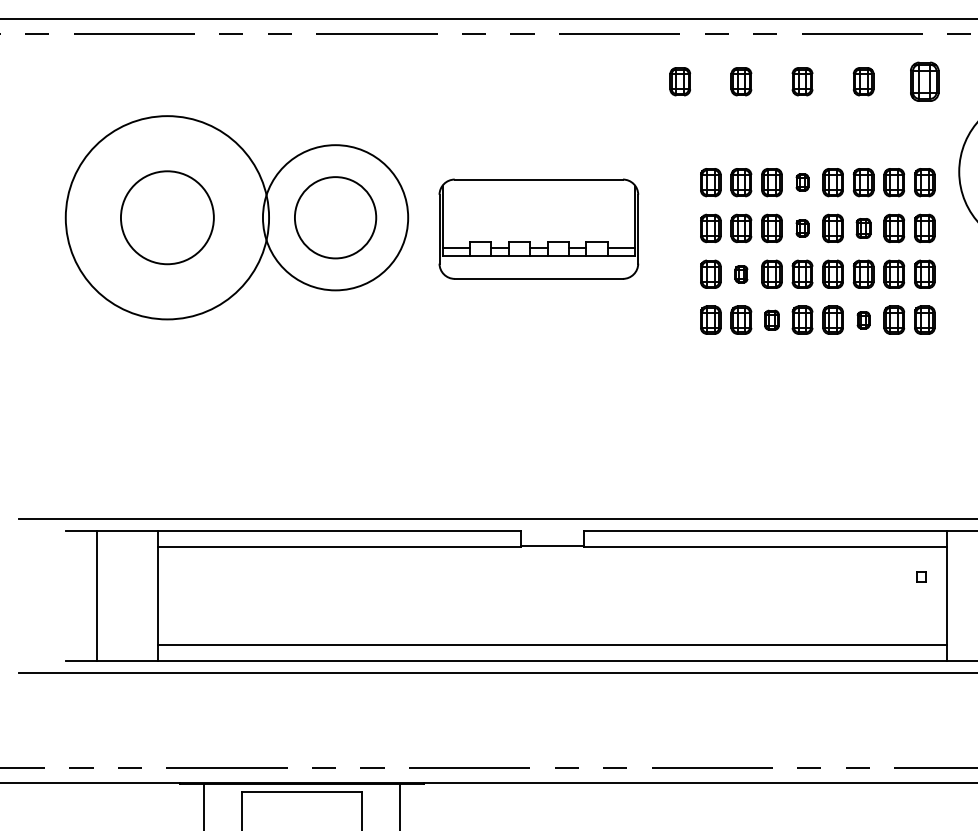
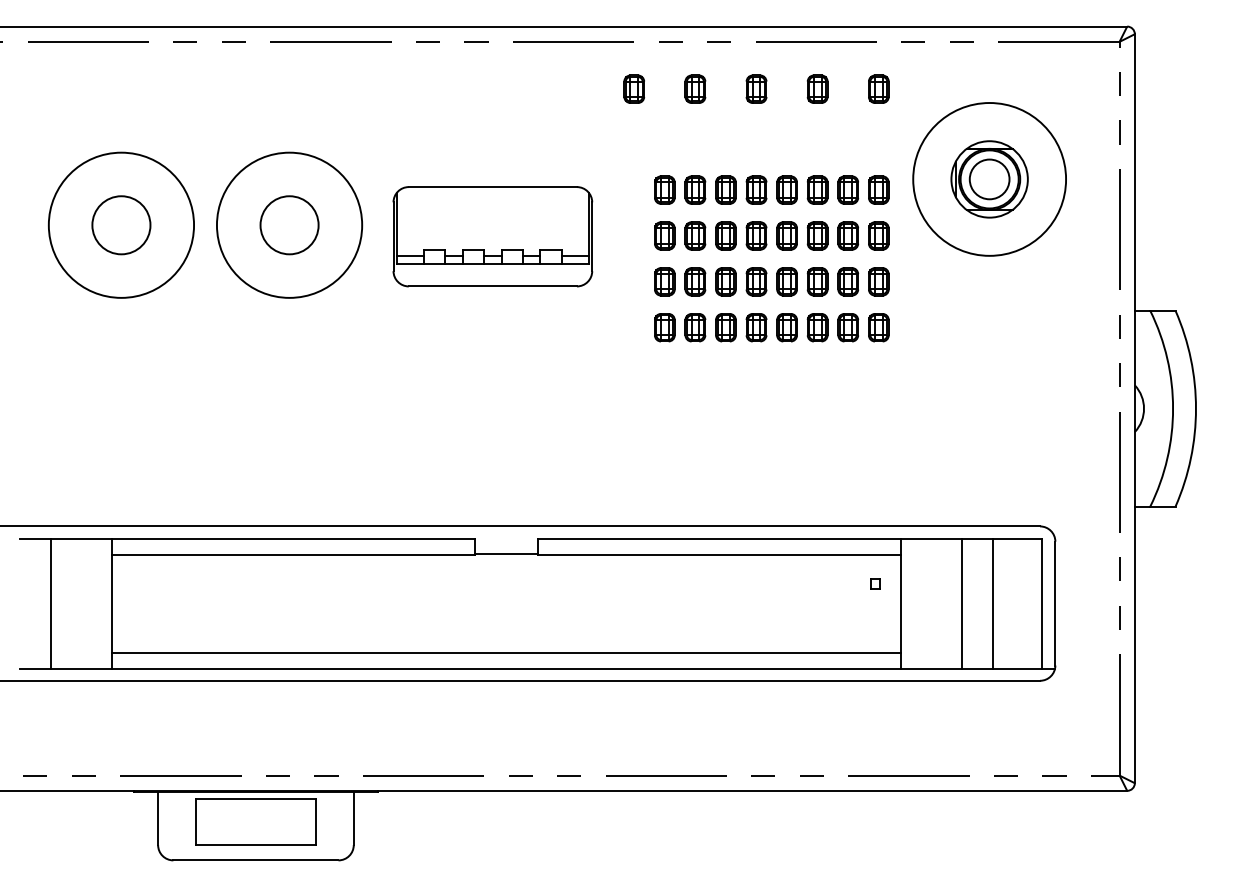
part: (924, 80) -> (878, 88), size x0.71
part: (802, 181) -> (756, 189), size x1.67
circle: (167, 216) -> (121, 224), size x0.71
circle: (167, 217) -> (121, 225), size x0.62
circle: (335, 217) -> (289, 225), size x0.71
part: (802, 227) -> (756, 235), size x1.67
part: (863, 227) -> (817, 235), size x1.43
part: (741, 273) -> (695, 281), size x1.67
part: (771, 319) -> (725, 327), size x1.43
part: (863, 319) -> (817, 327), size x1.67

